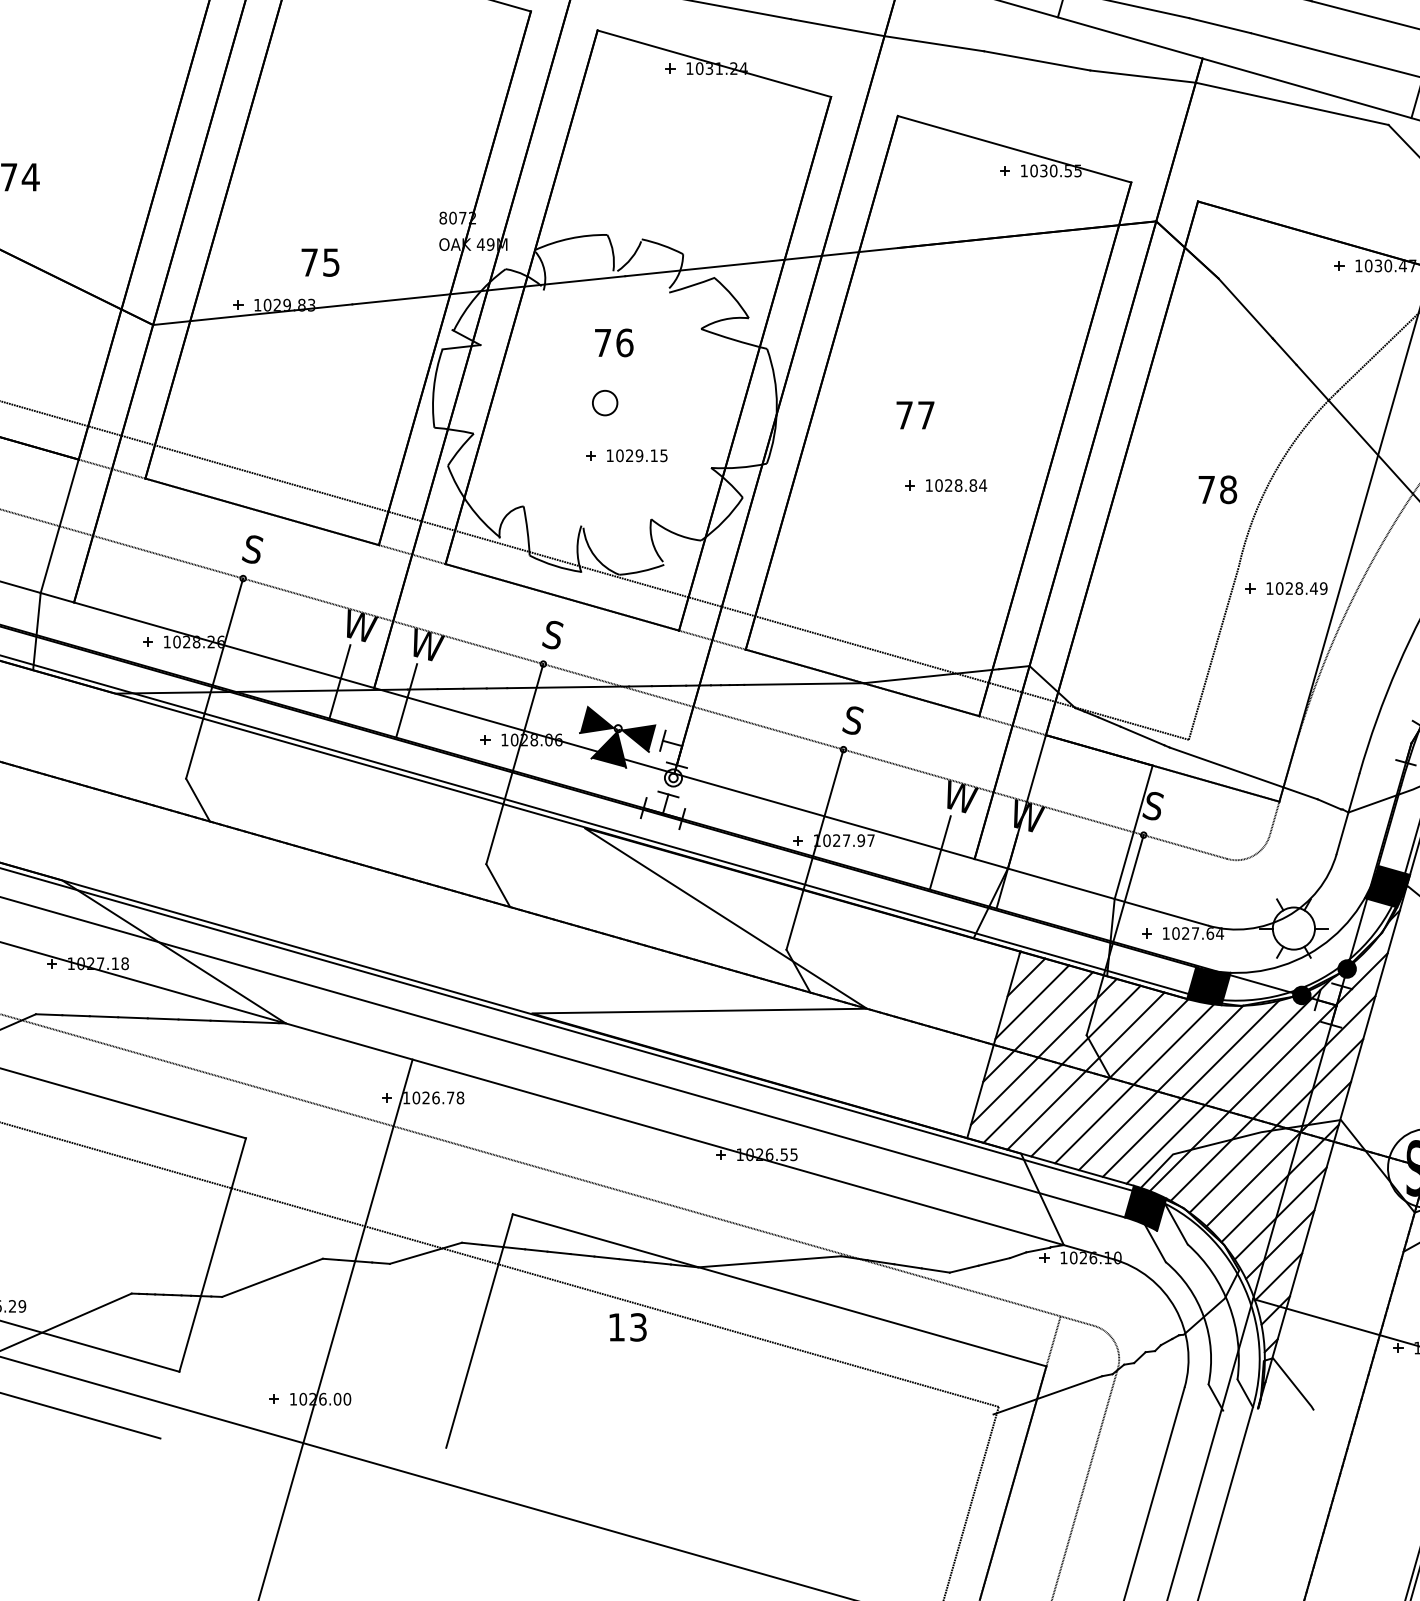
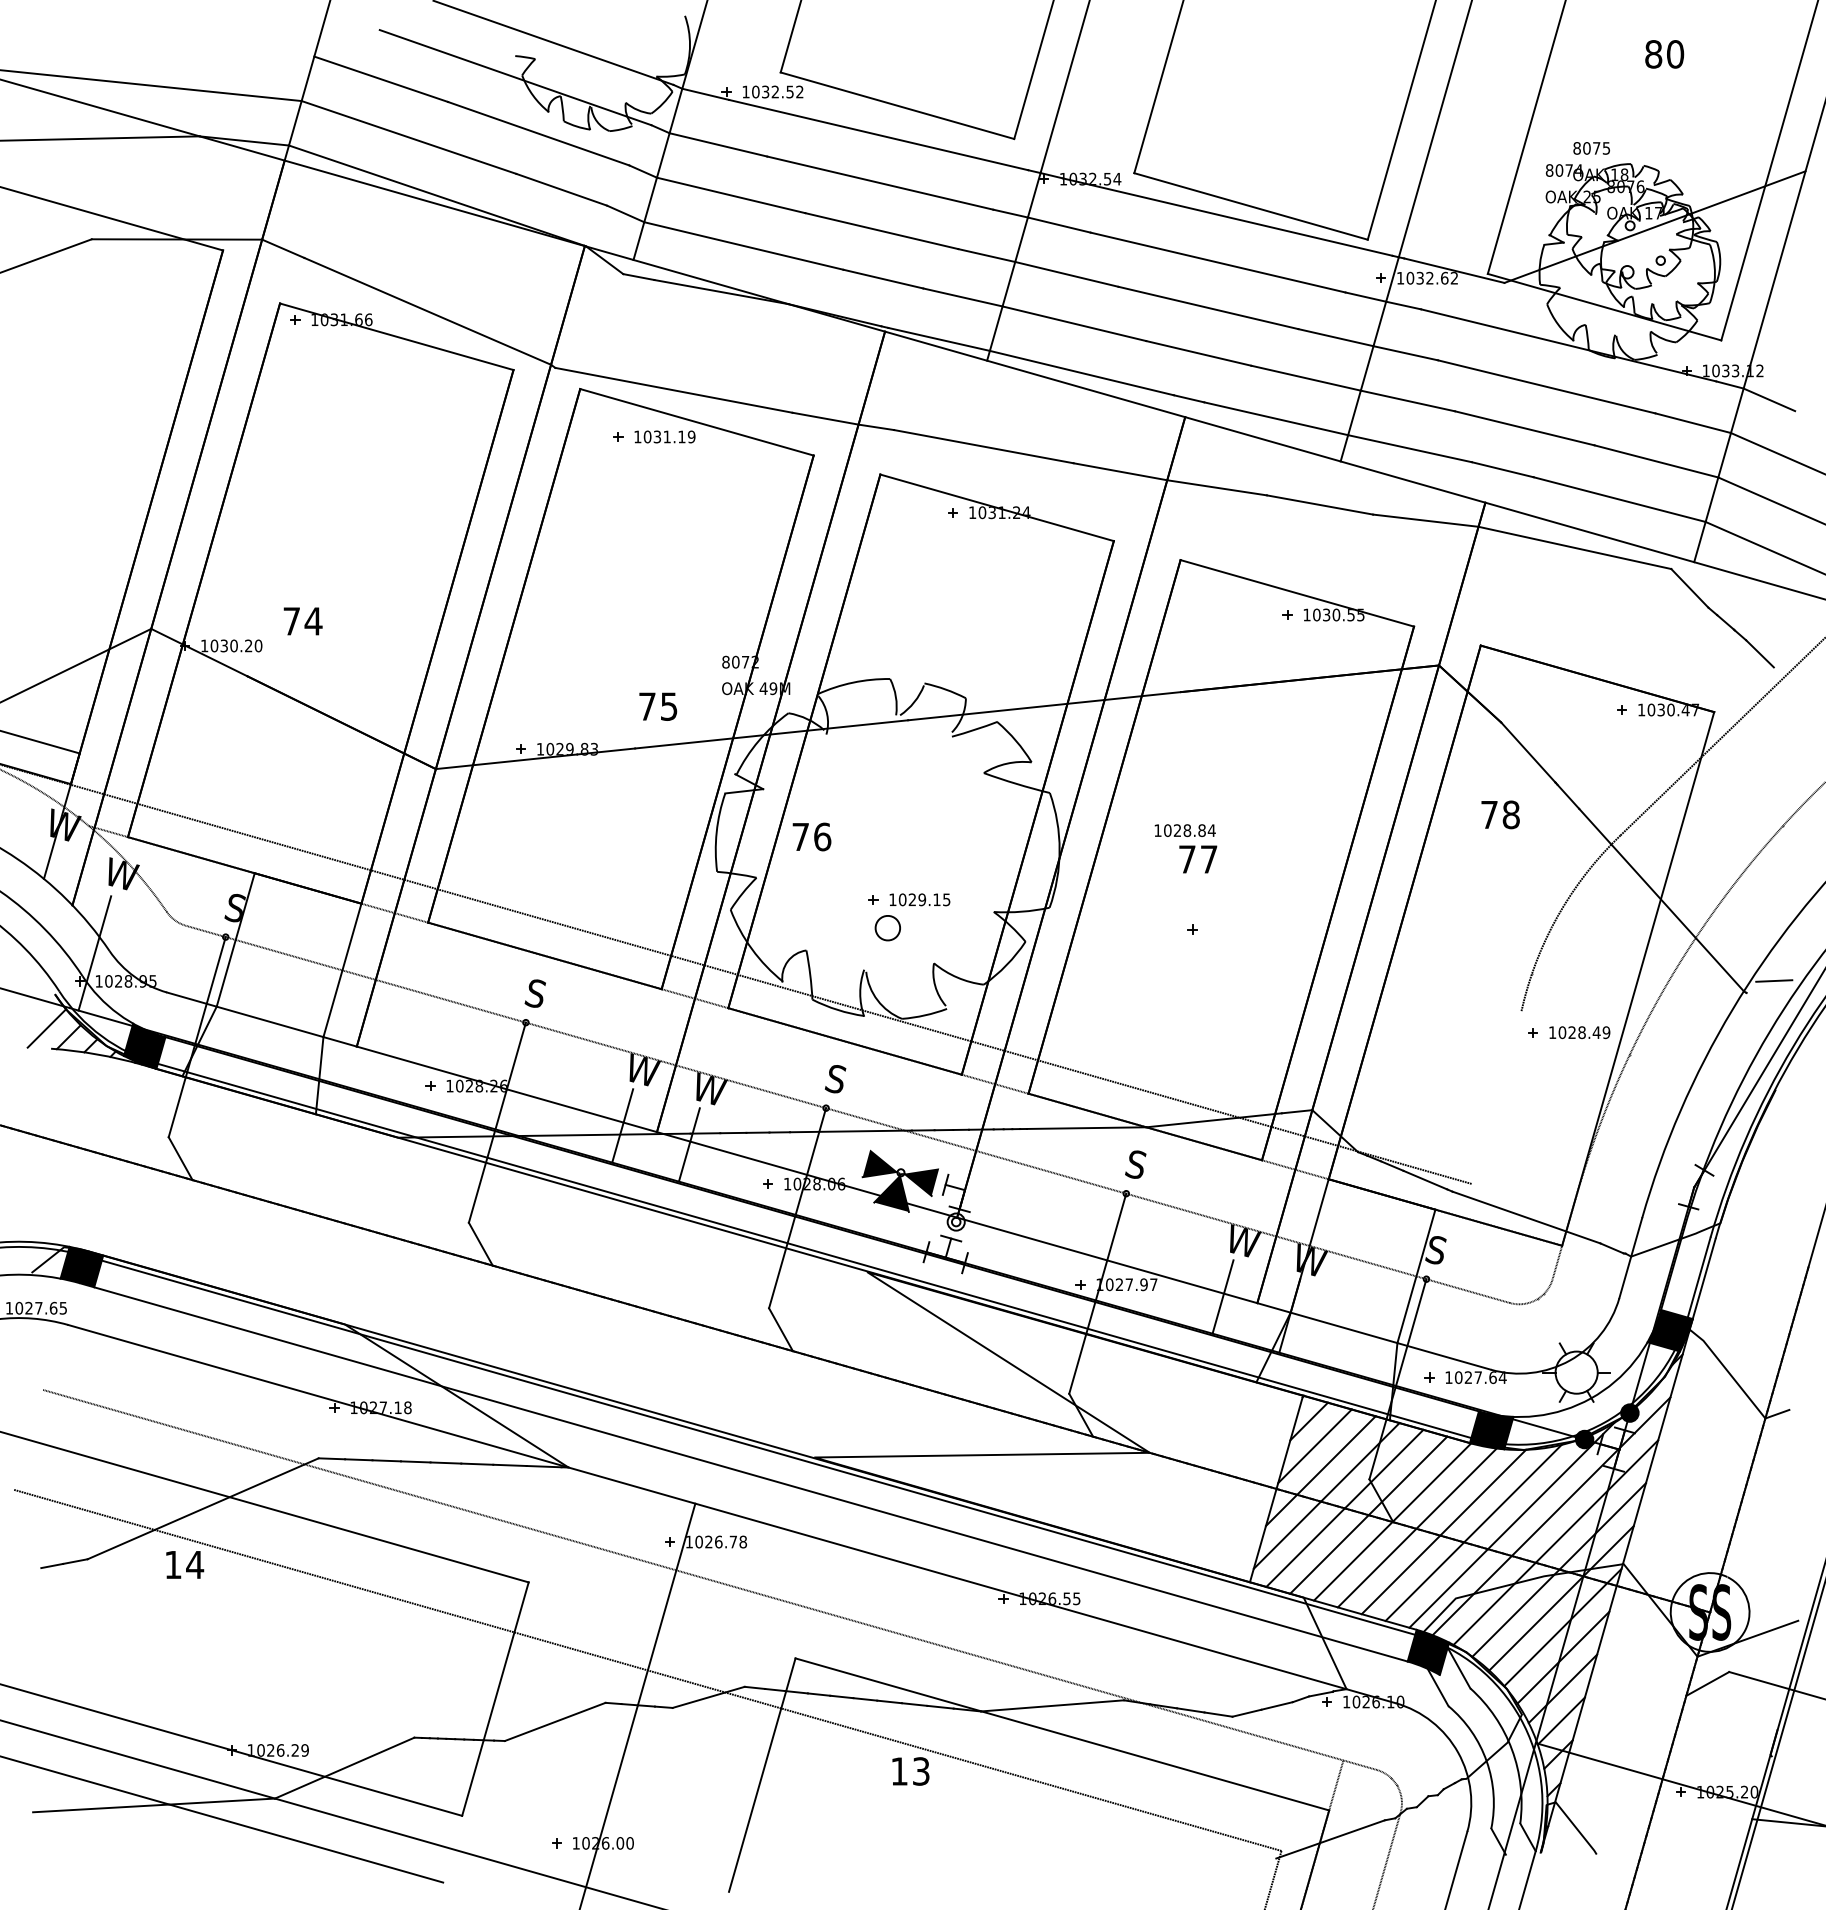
text: (320, 262) -> (658, 706), moved
text: (613, 342) -> (811, 836), moved
part: (604, 403) -> (887, 928), moved
text: (955, 485) -> (1184, 830), moved
text: (1217, 489) -> (1500, 814), moved
line: (1213, 653) -> (1496, 1097), removed

